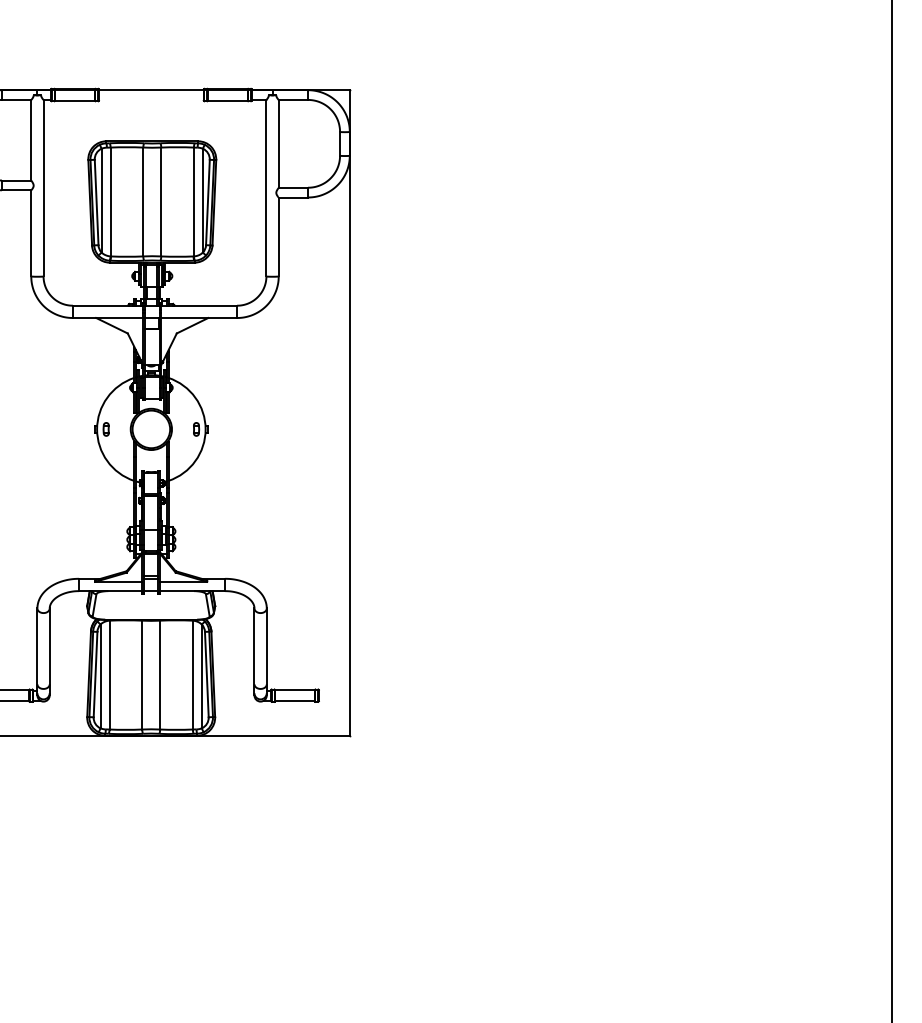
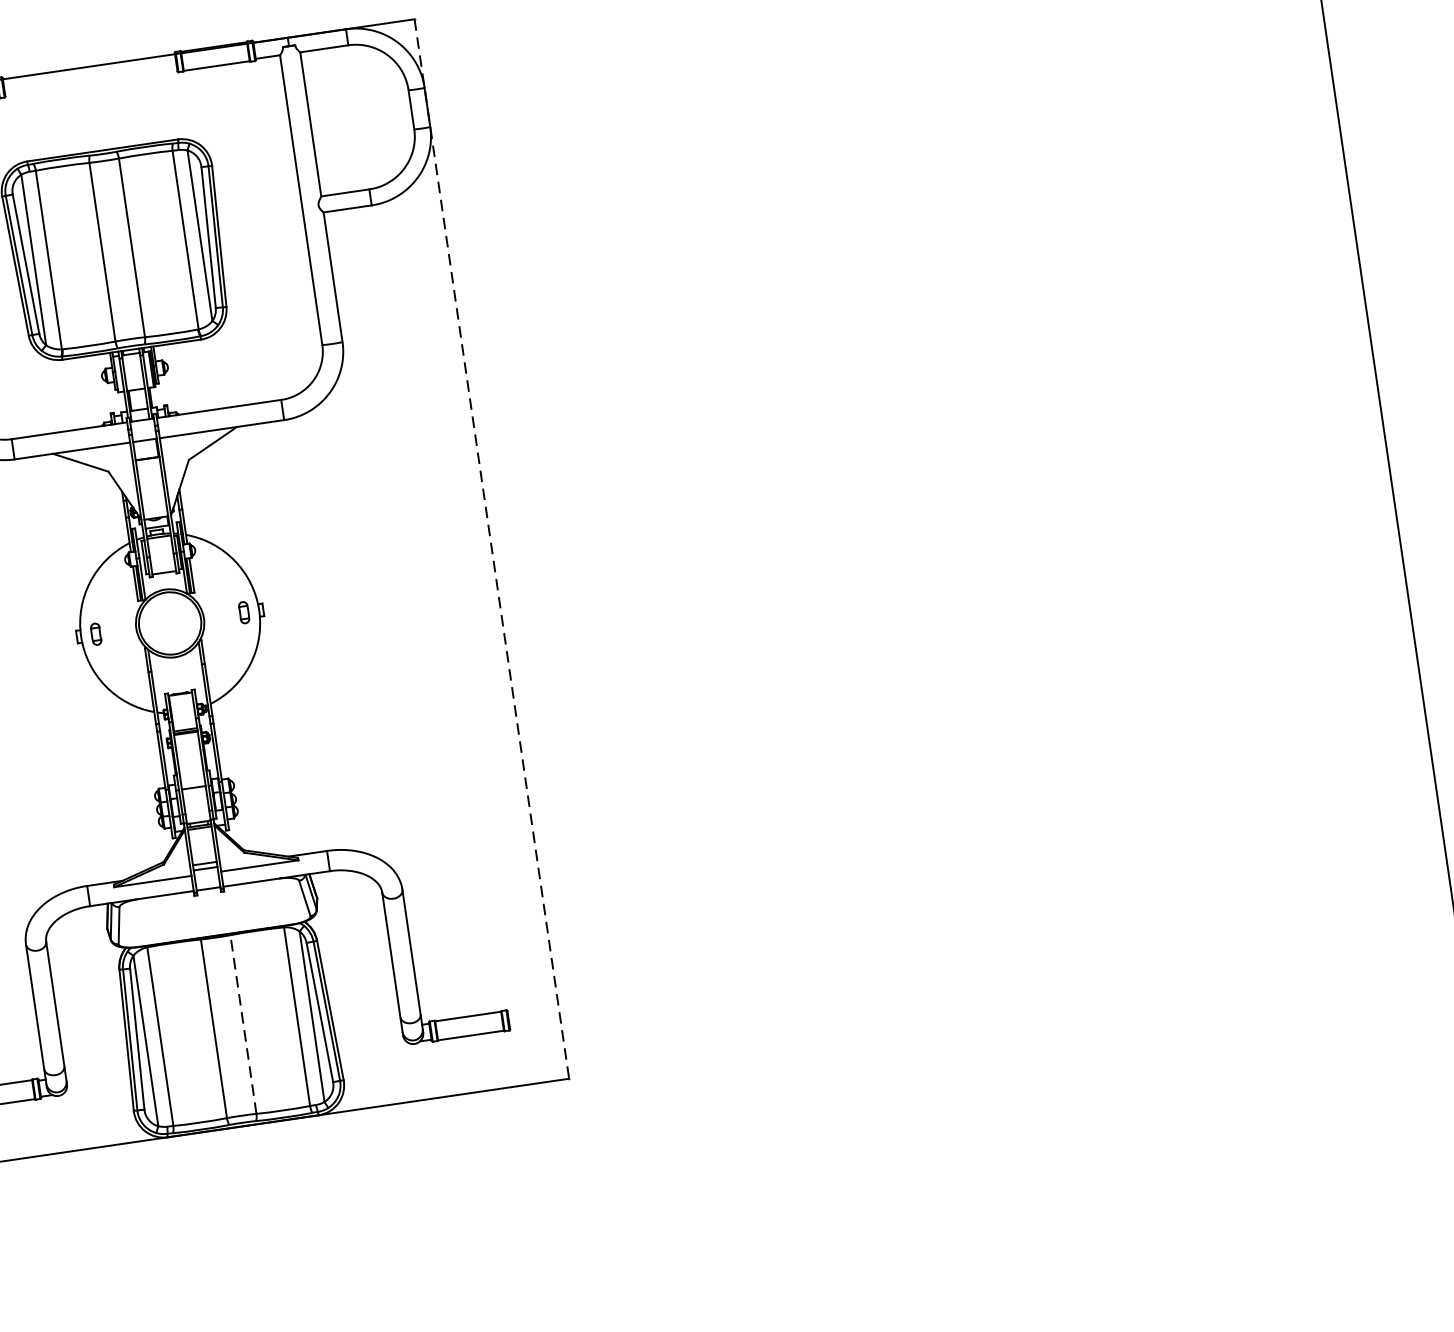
line: (349, 412) -> (491, 548), solid -> dashed
line: (160, 674) -> (243, 1023), solid -> dashed

